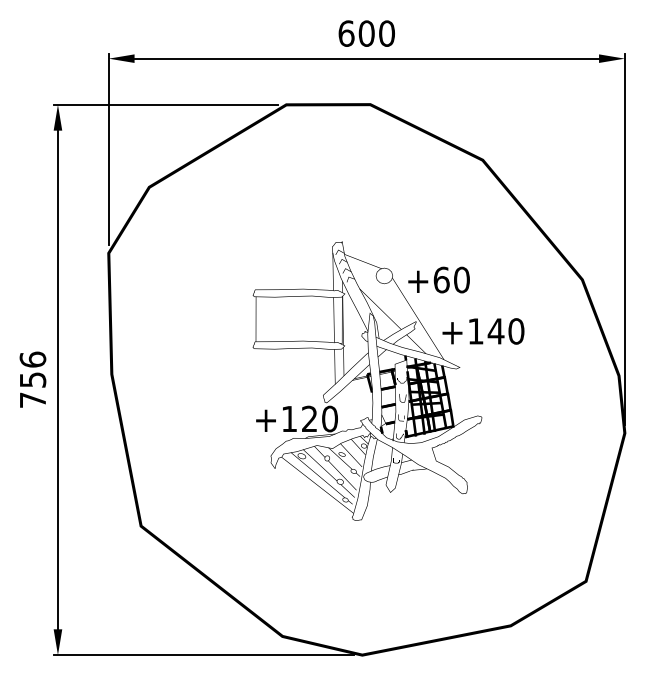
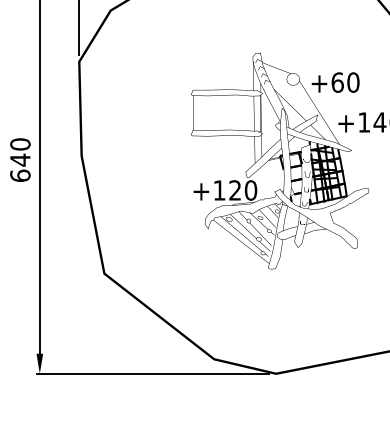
text: (32, 379) -> (20, 159), 756 -> 640

